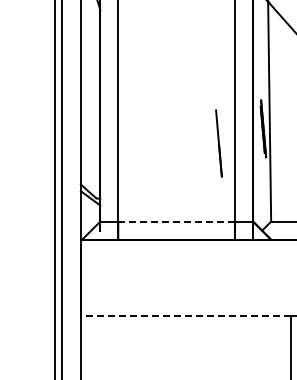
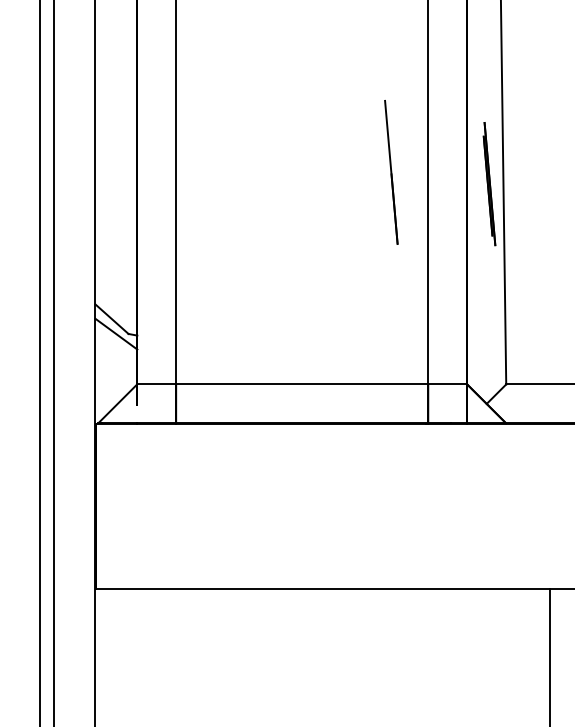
line: (218, 143) -> (390, 172), moved
line: (177, 221) -> (303, 384), dashed -> solid
line: (185, 316) -> (321, 589), dashed -> solid

